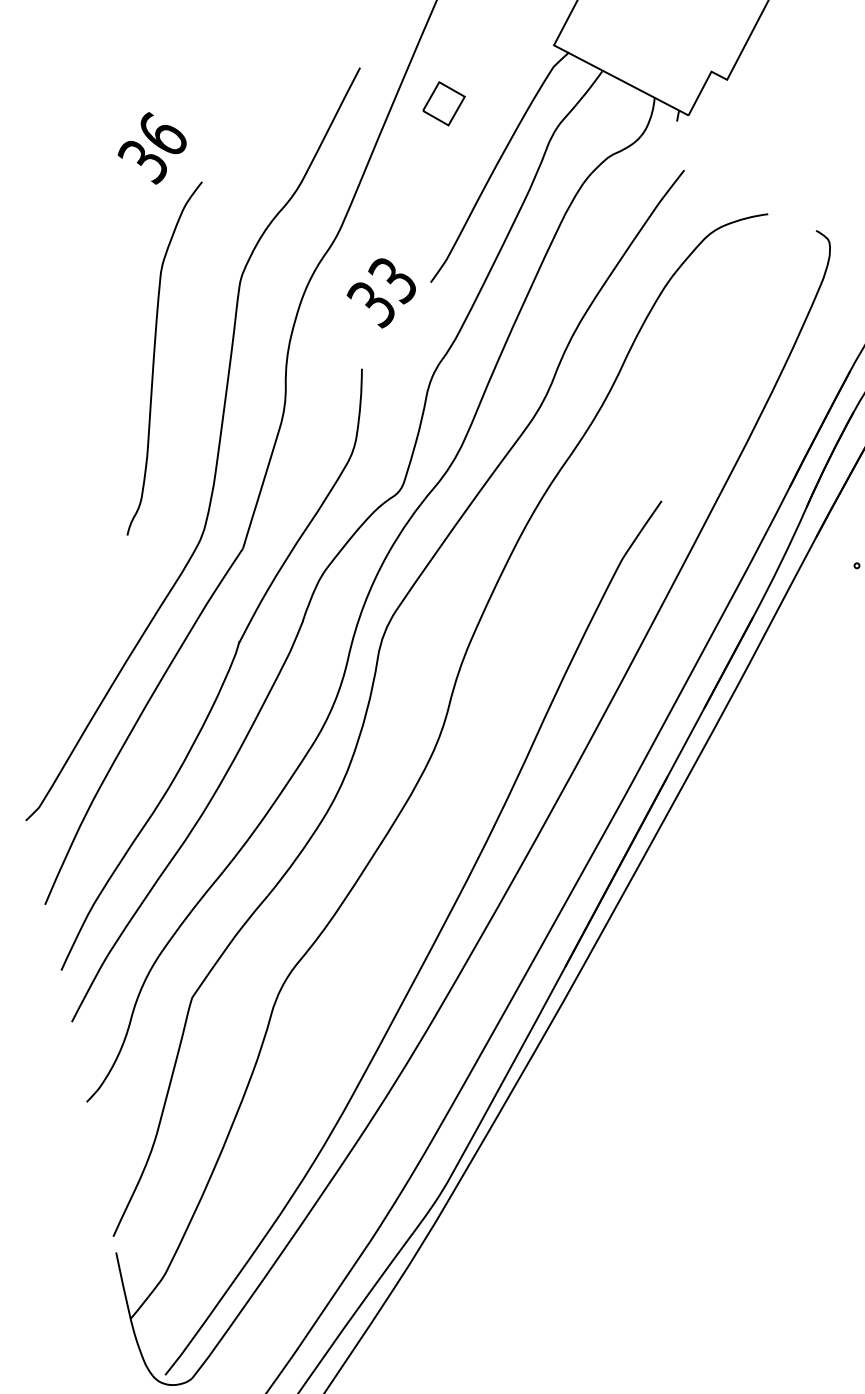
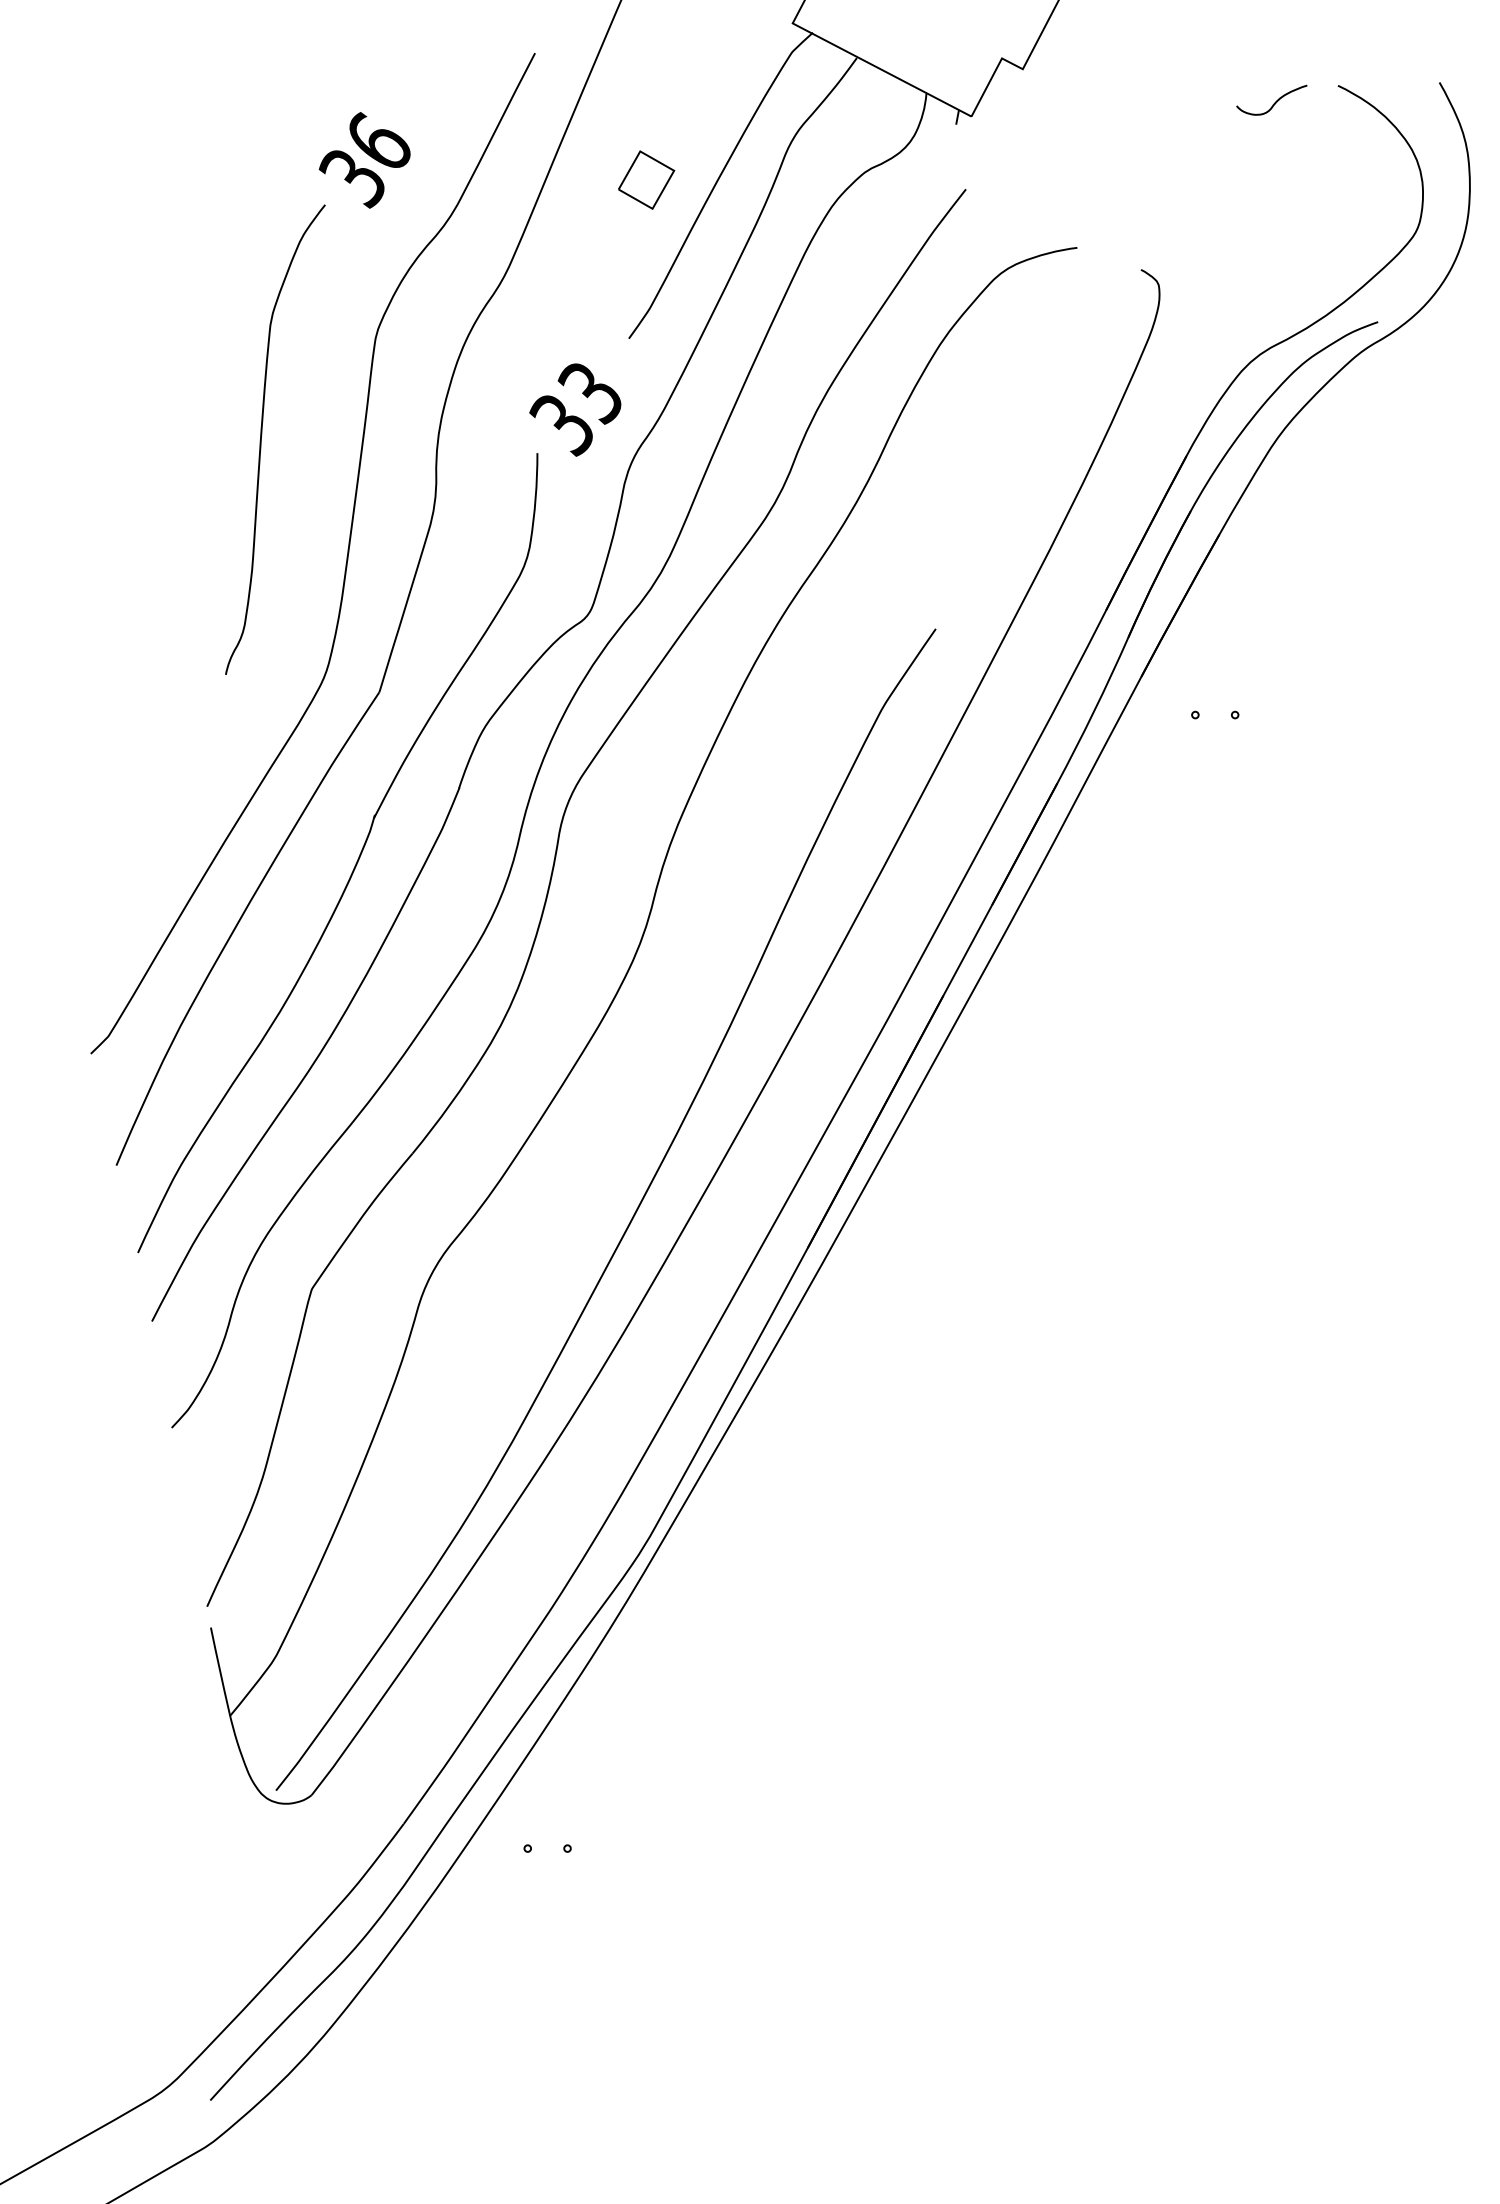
part: (443, 103) -> (646, 179), moved
text: (152, 148) -> (364, 160), moved
text: (381, 292) -> (575, 409), moved

